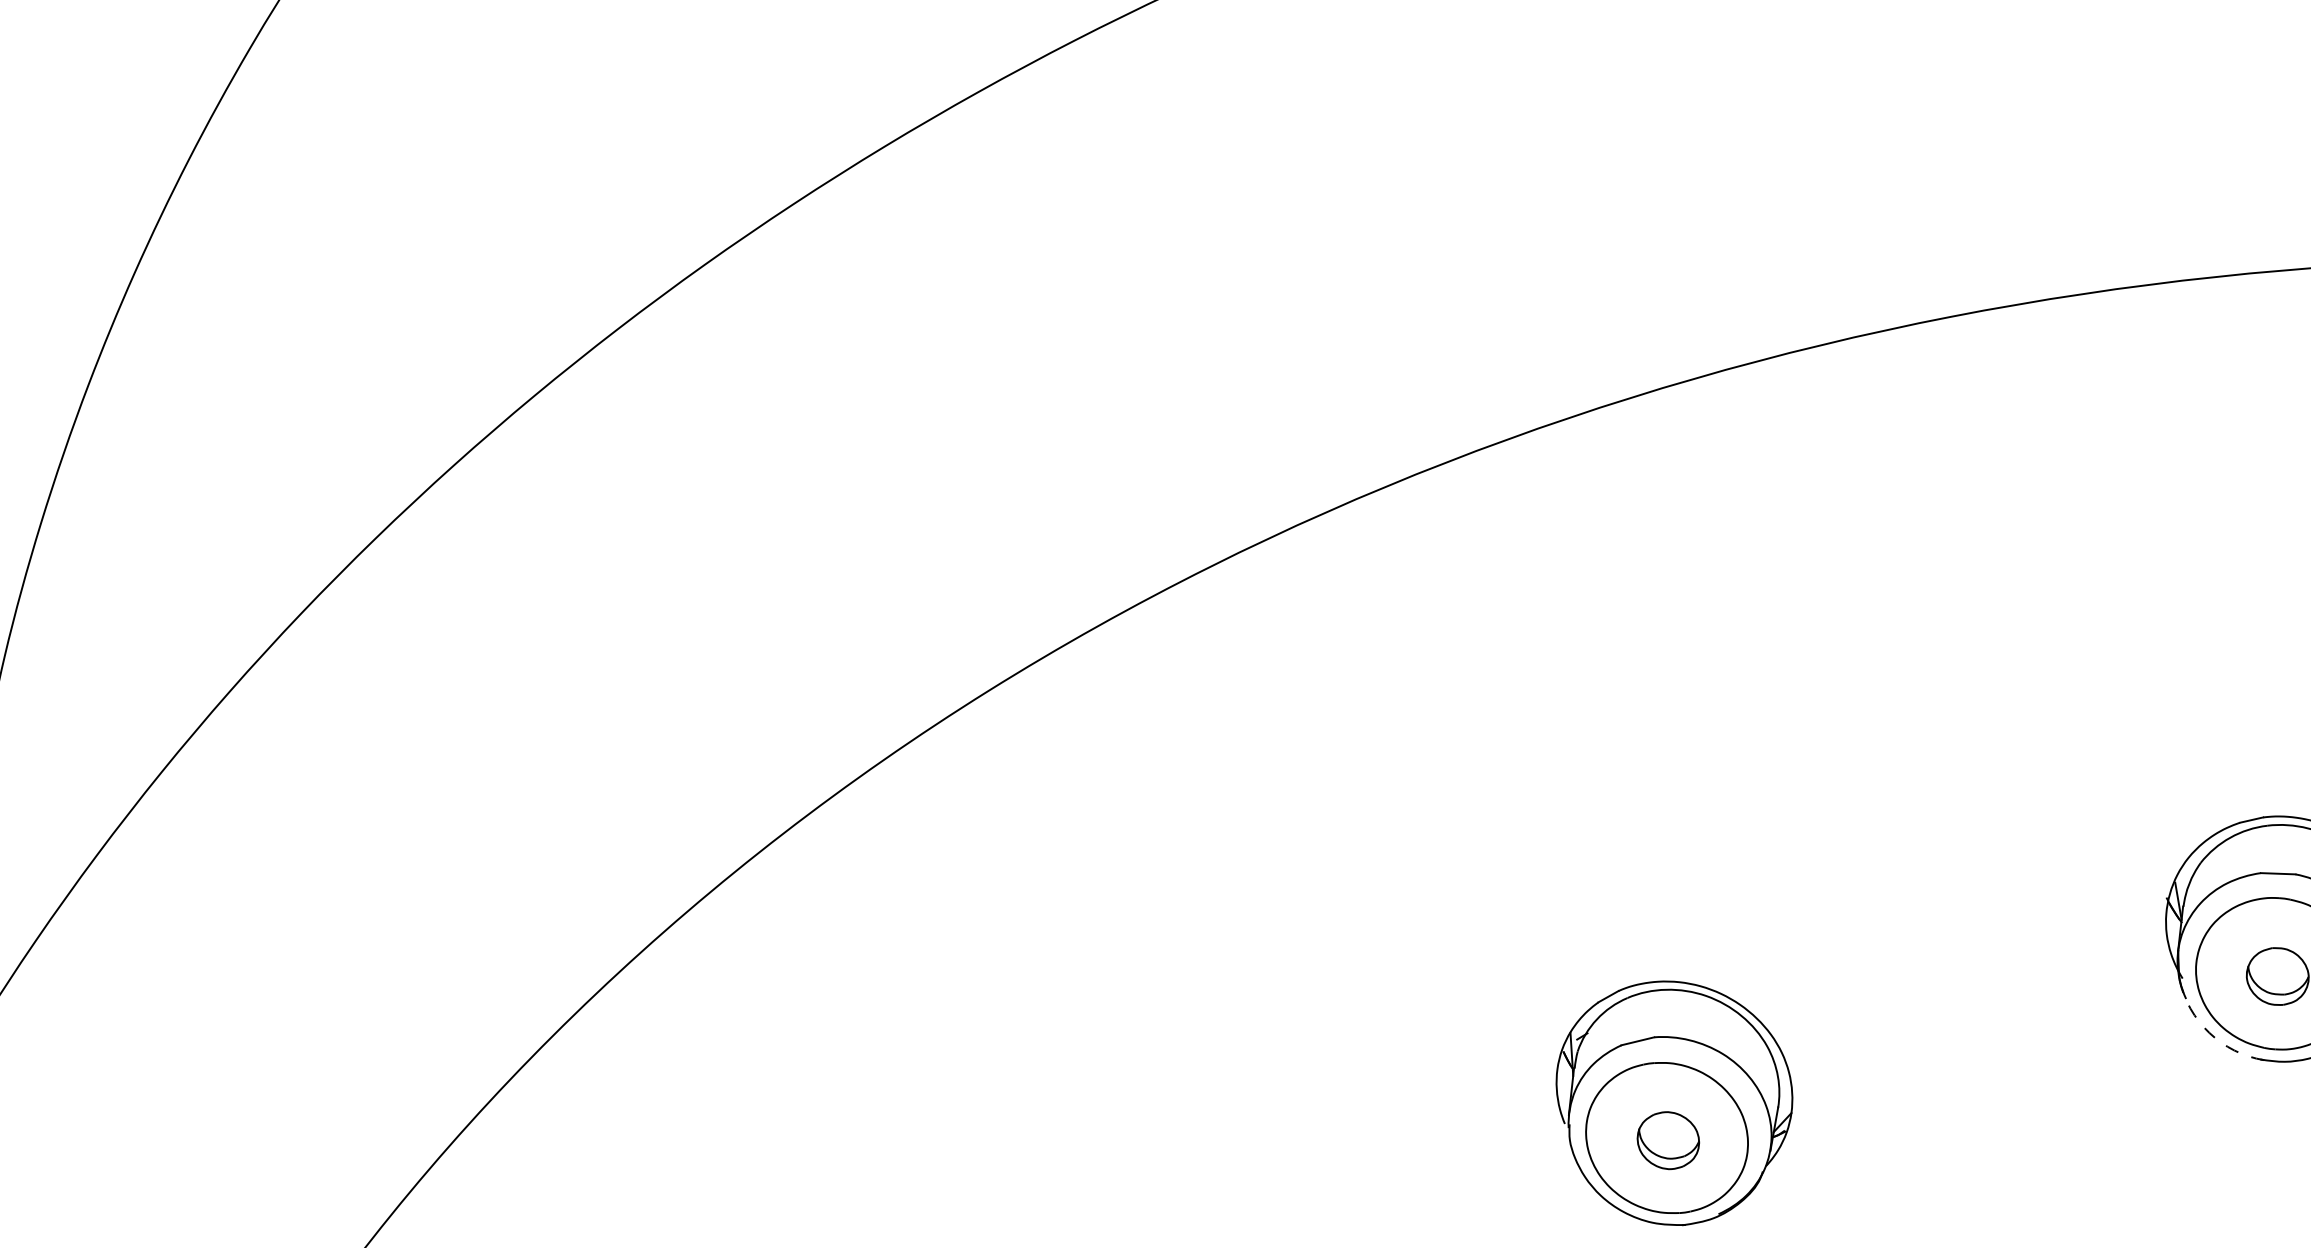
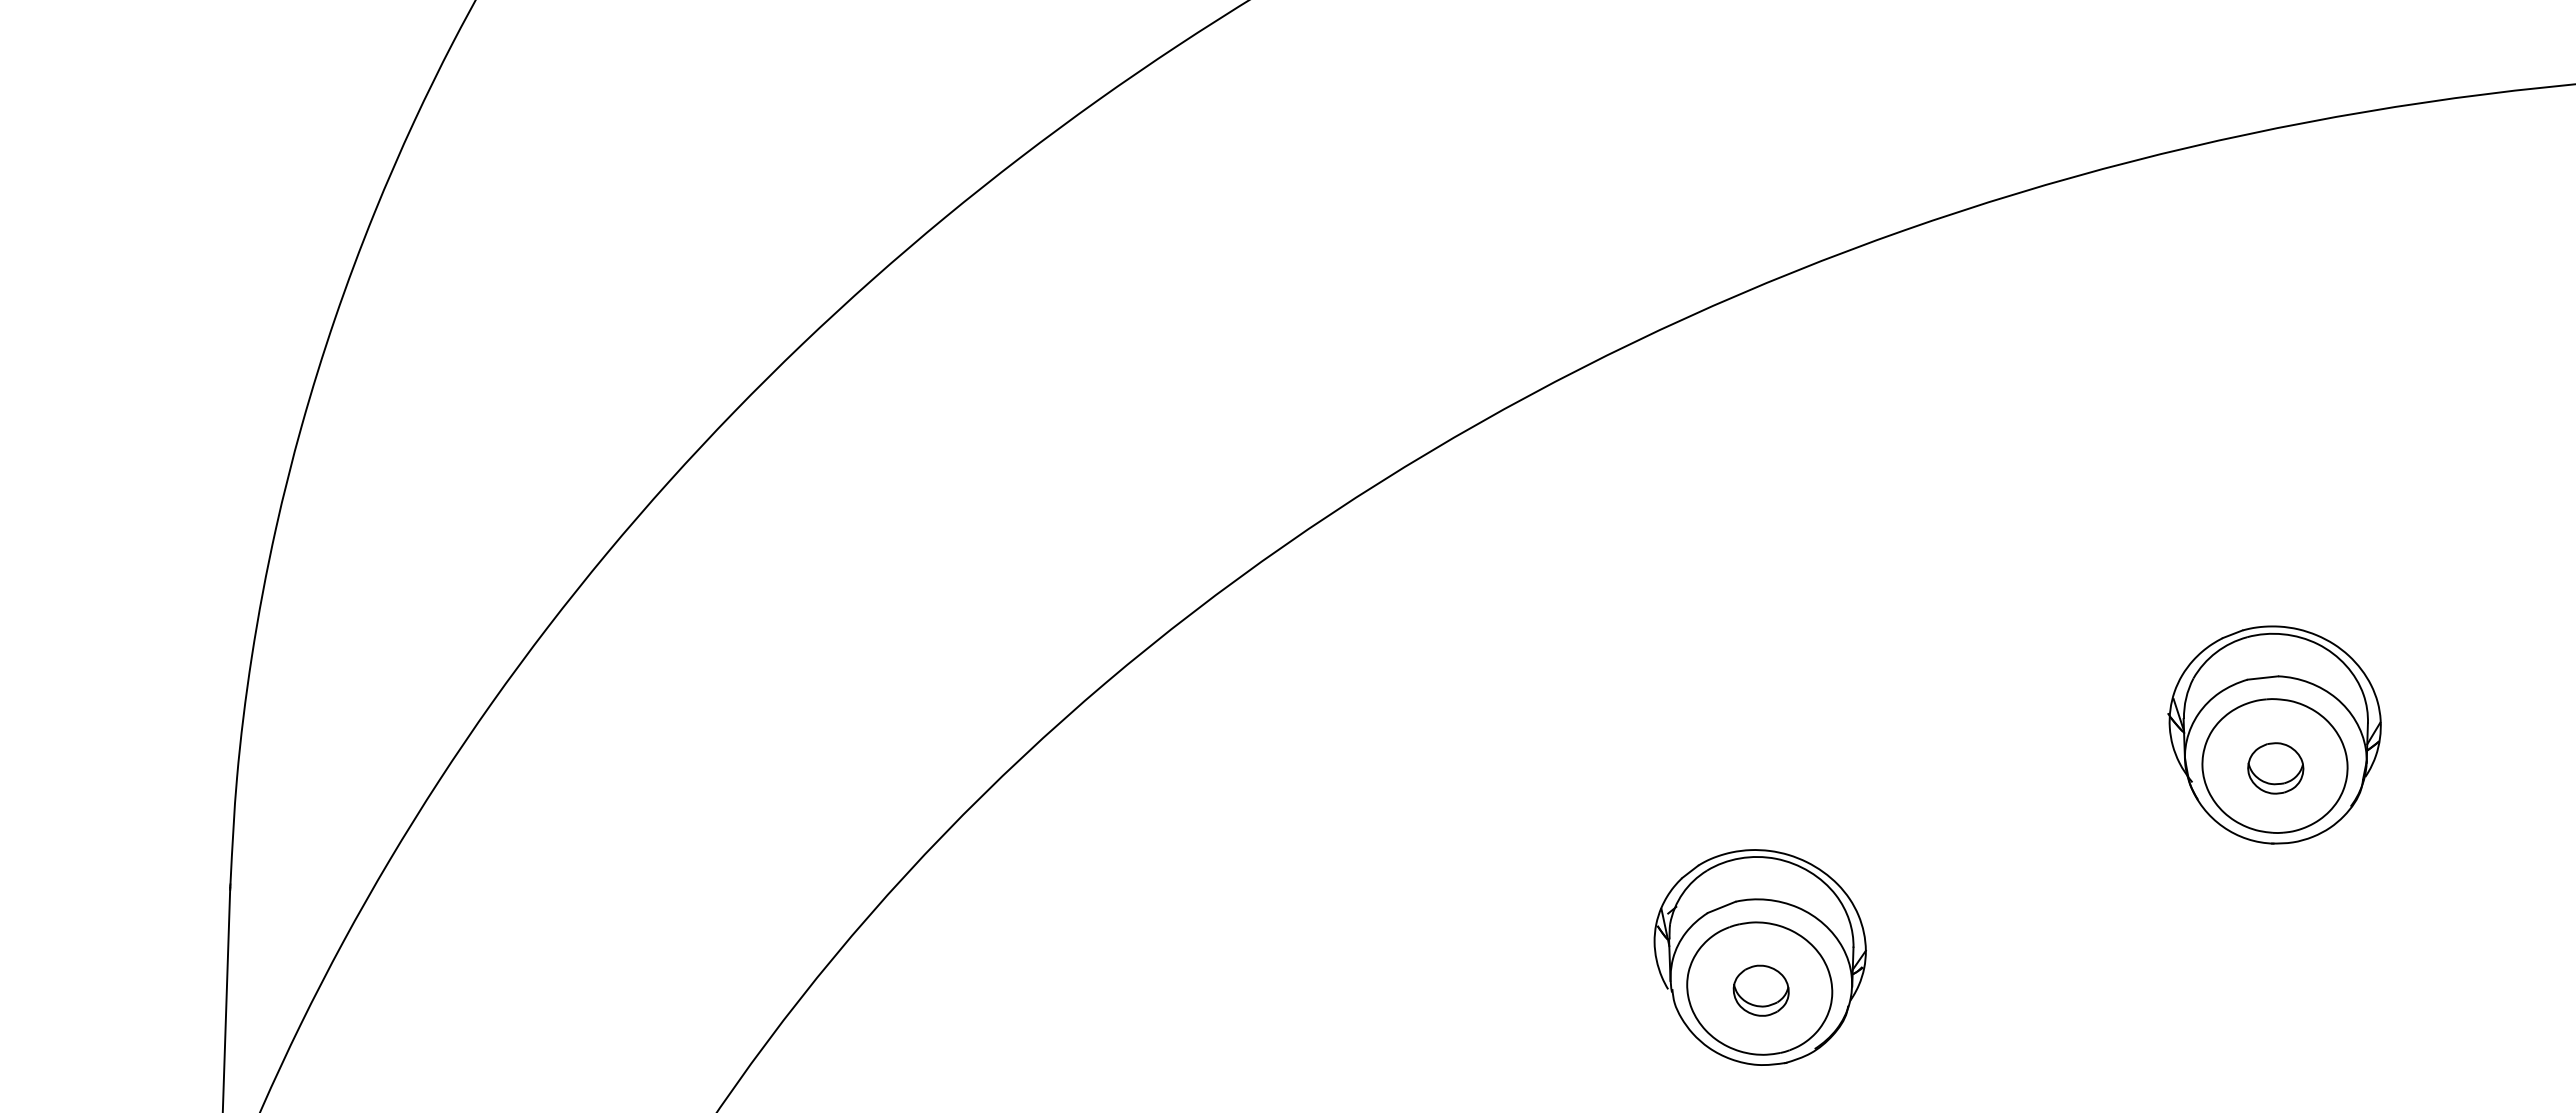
arc: (2208, 1032) -> (2222, 826), dashed -> solid

